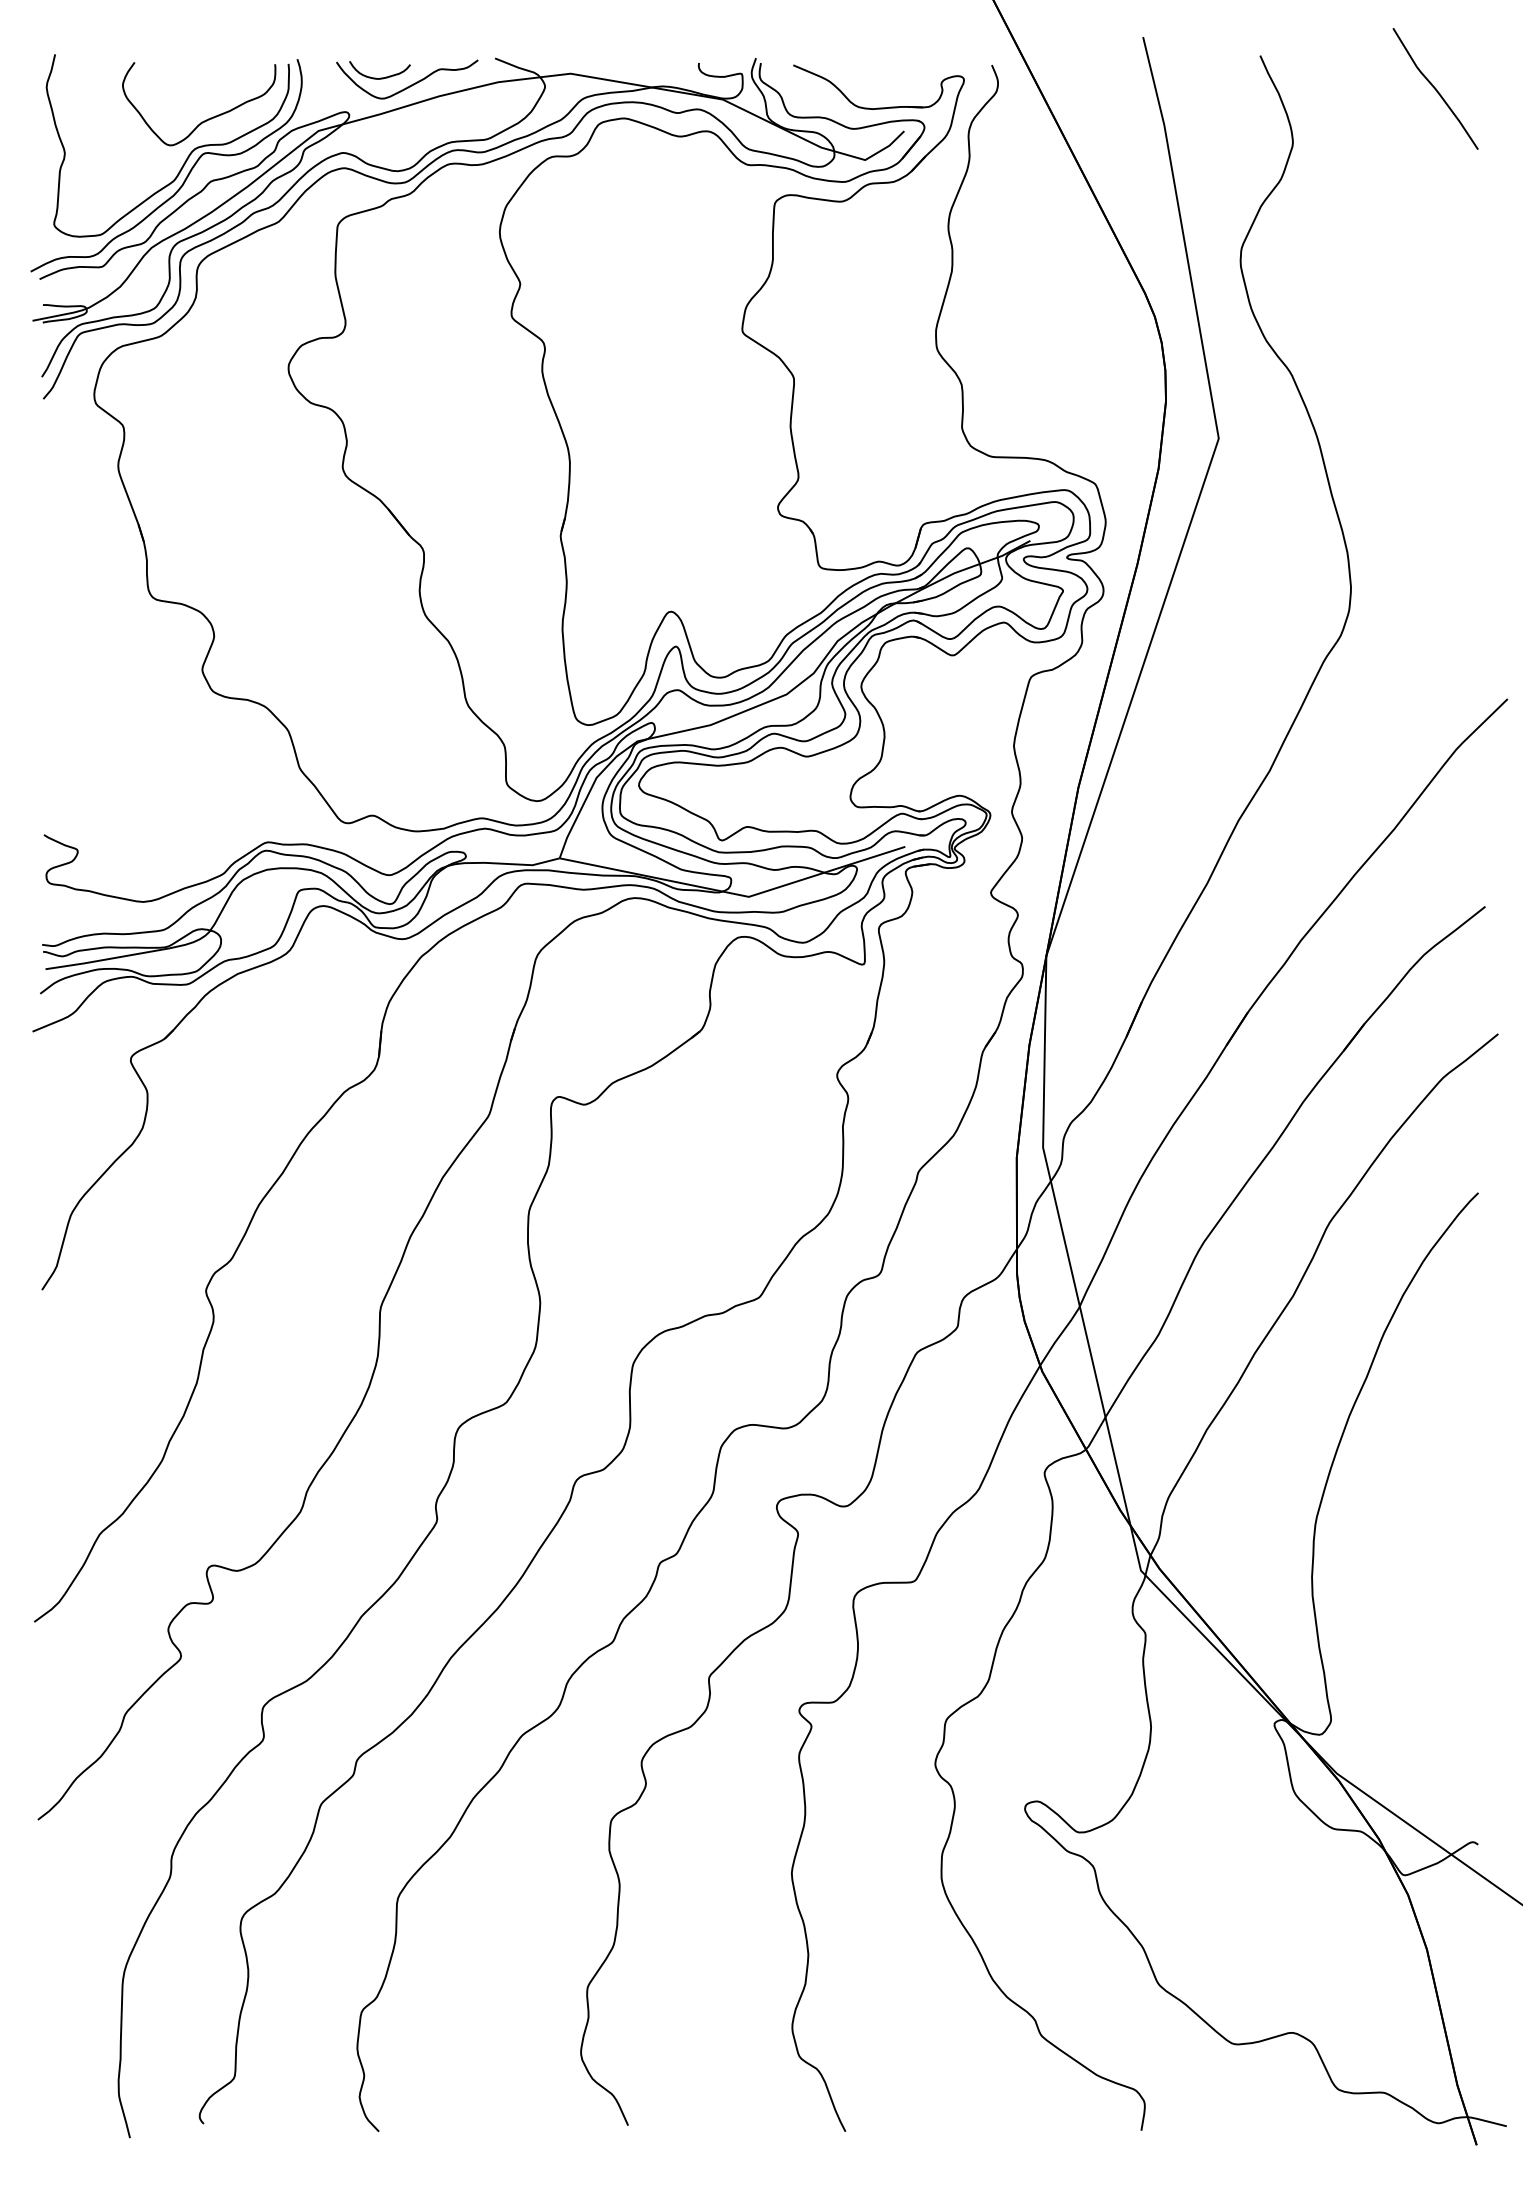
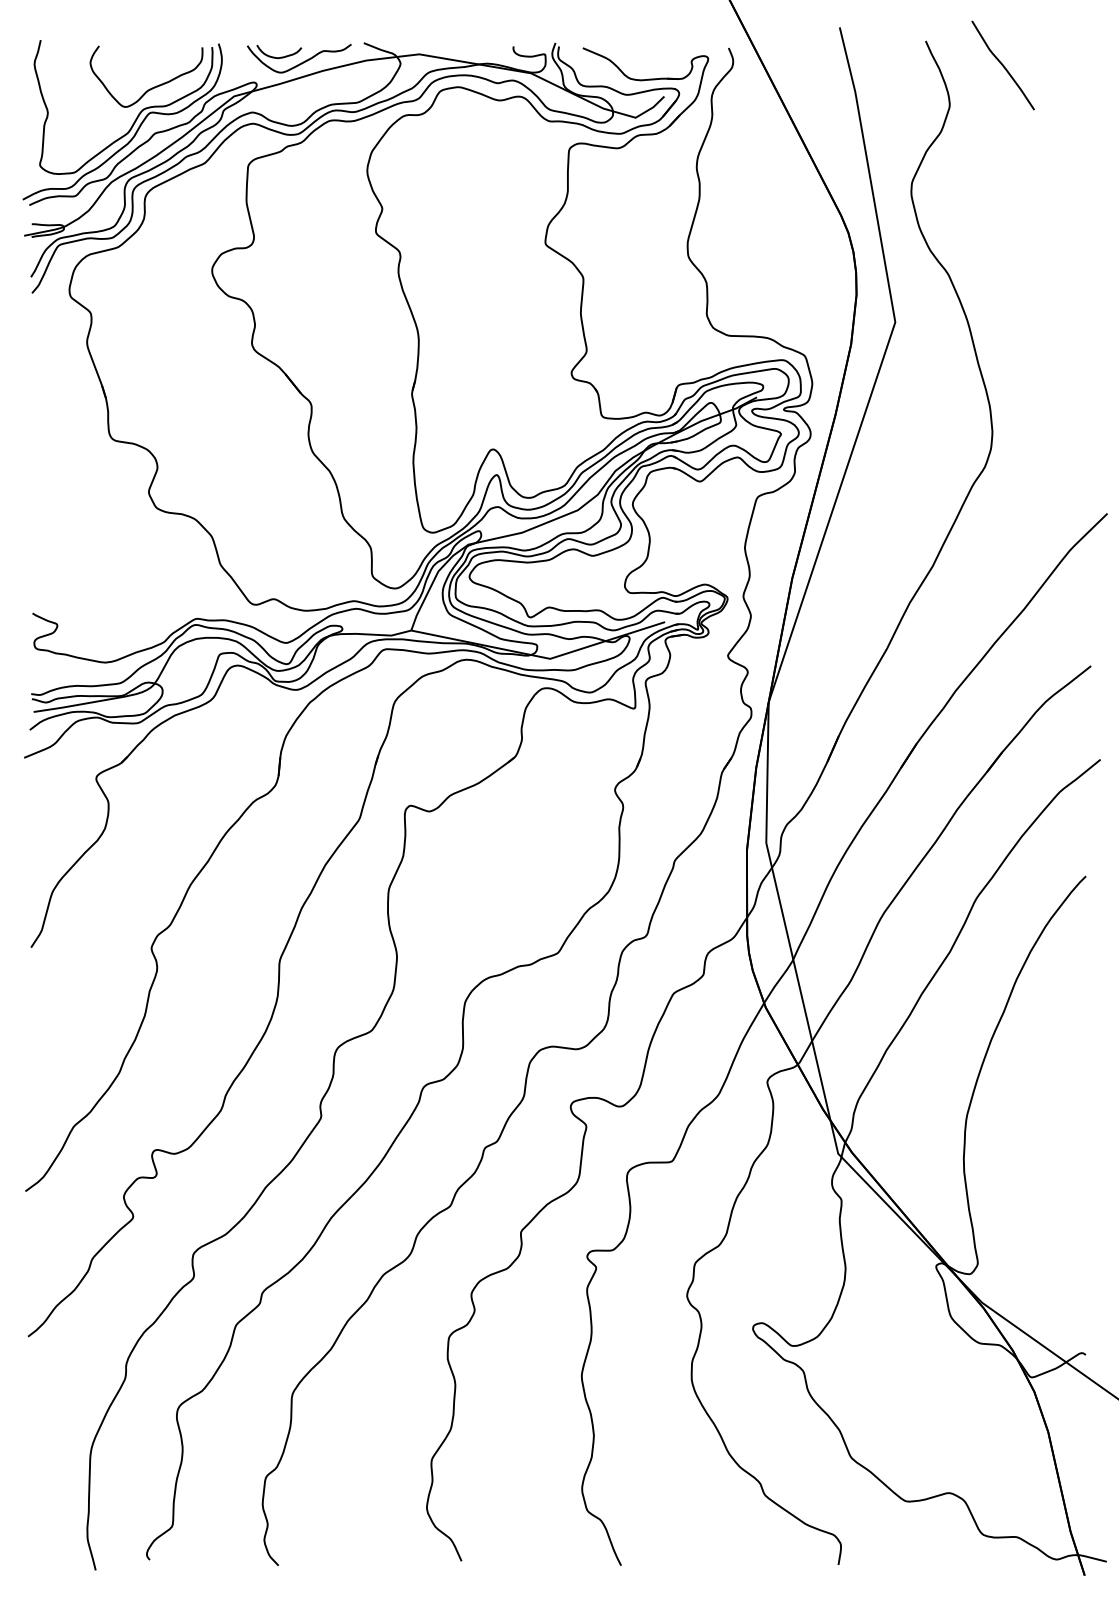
curve: (1435, 88) -> (1003, 65), moved

